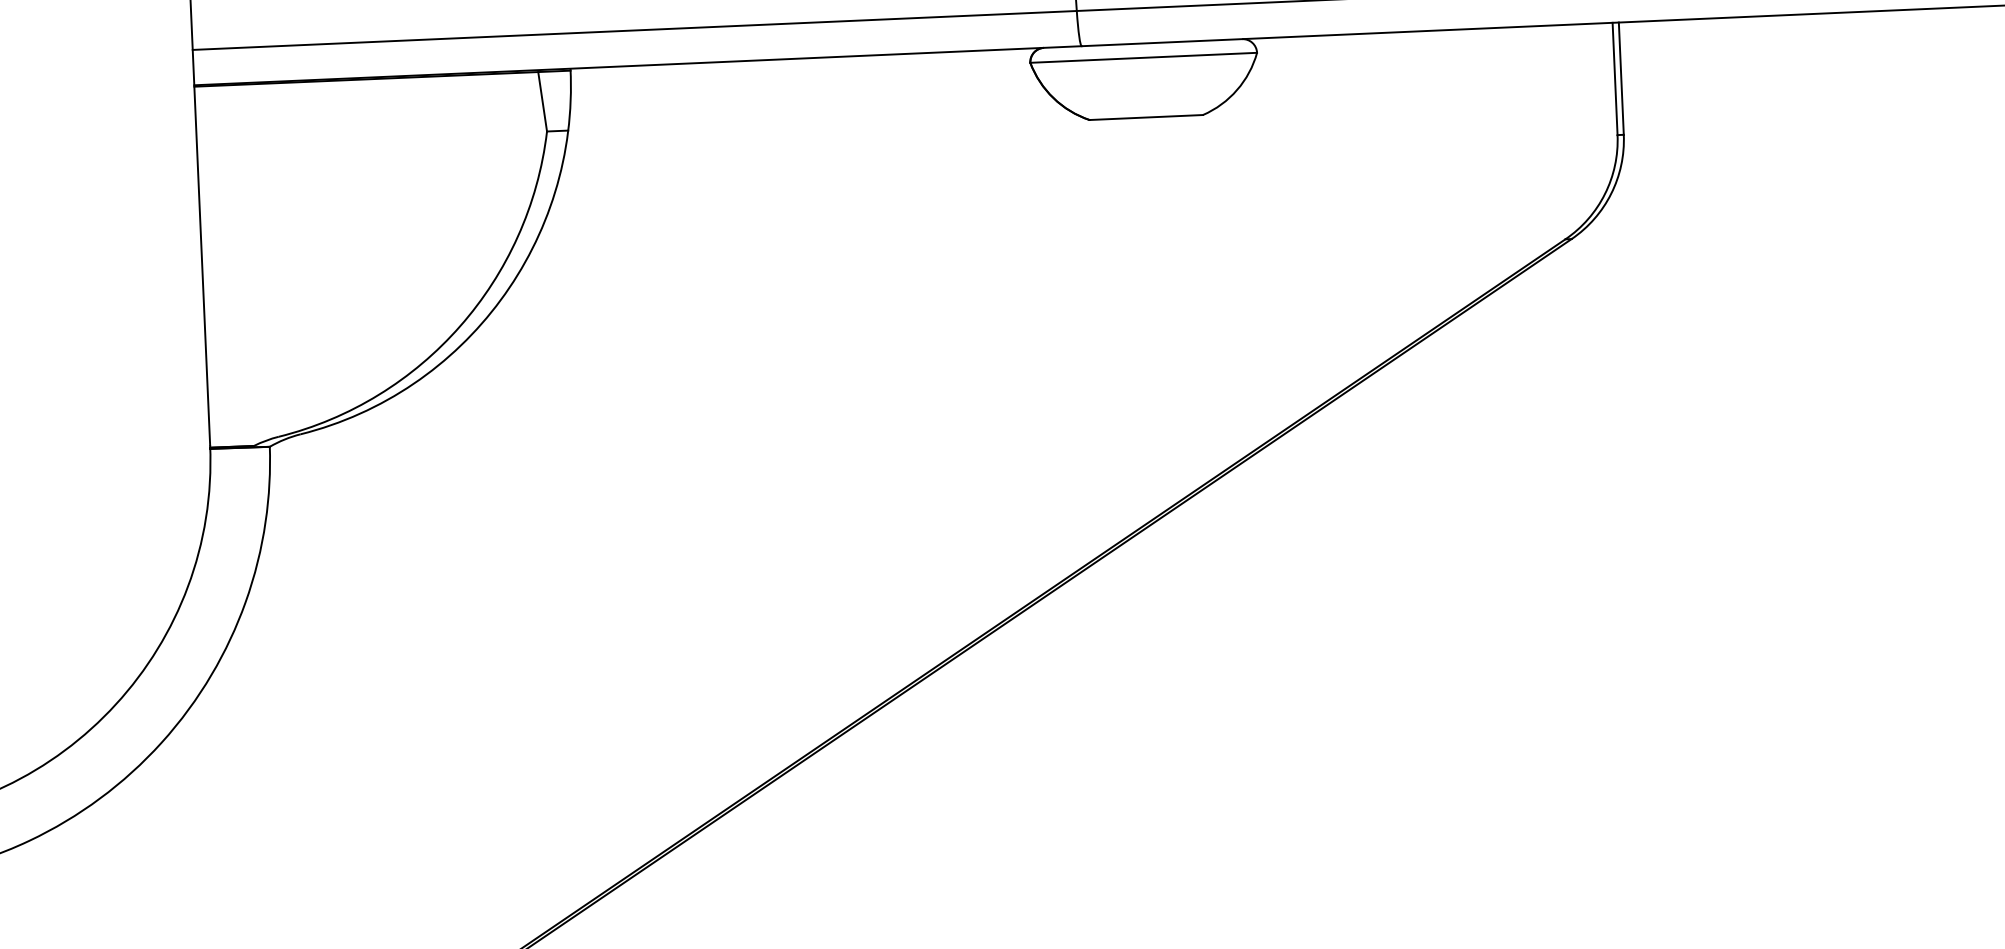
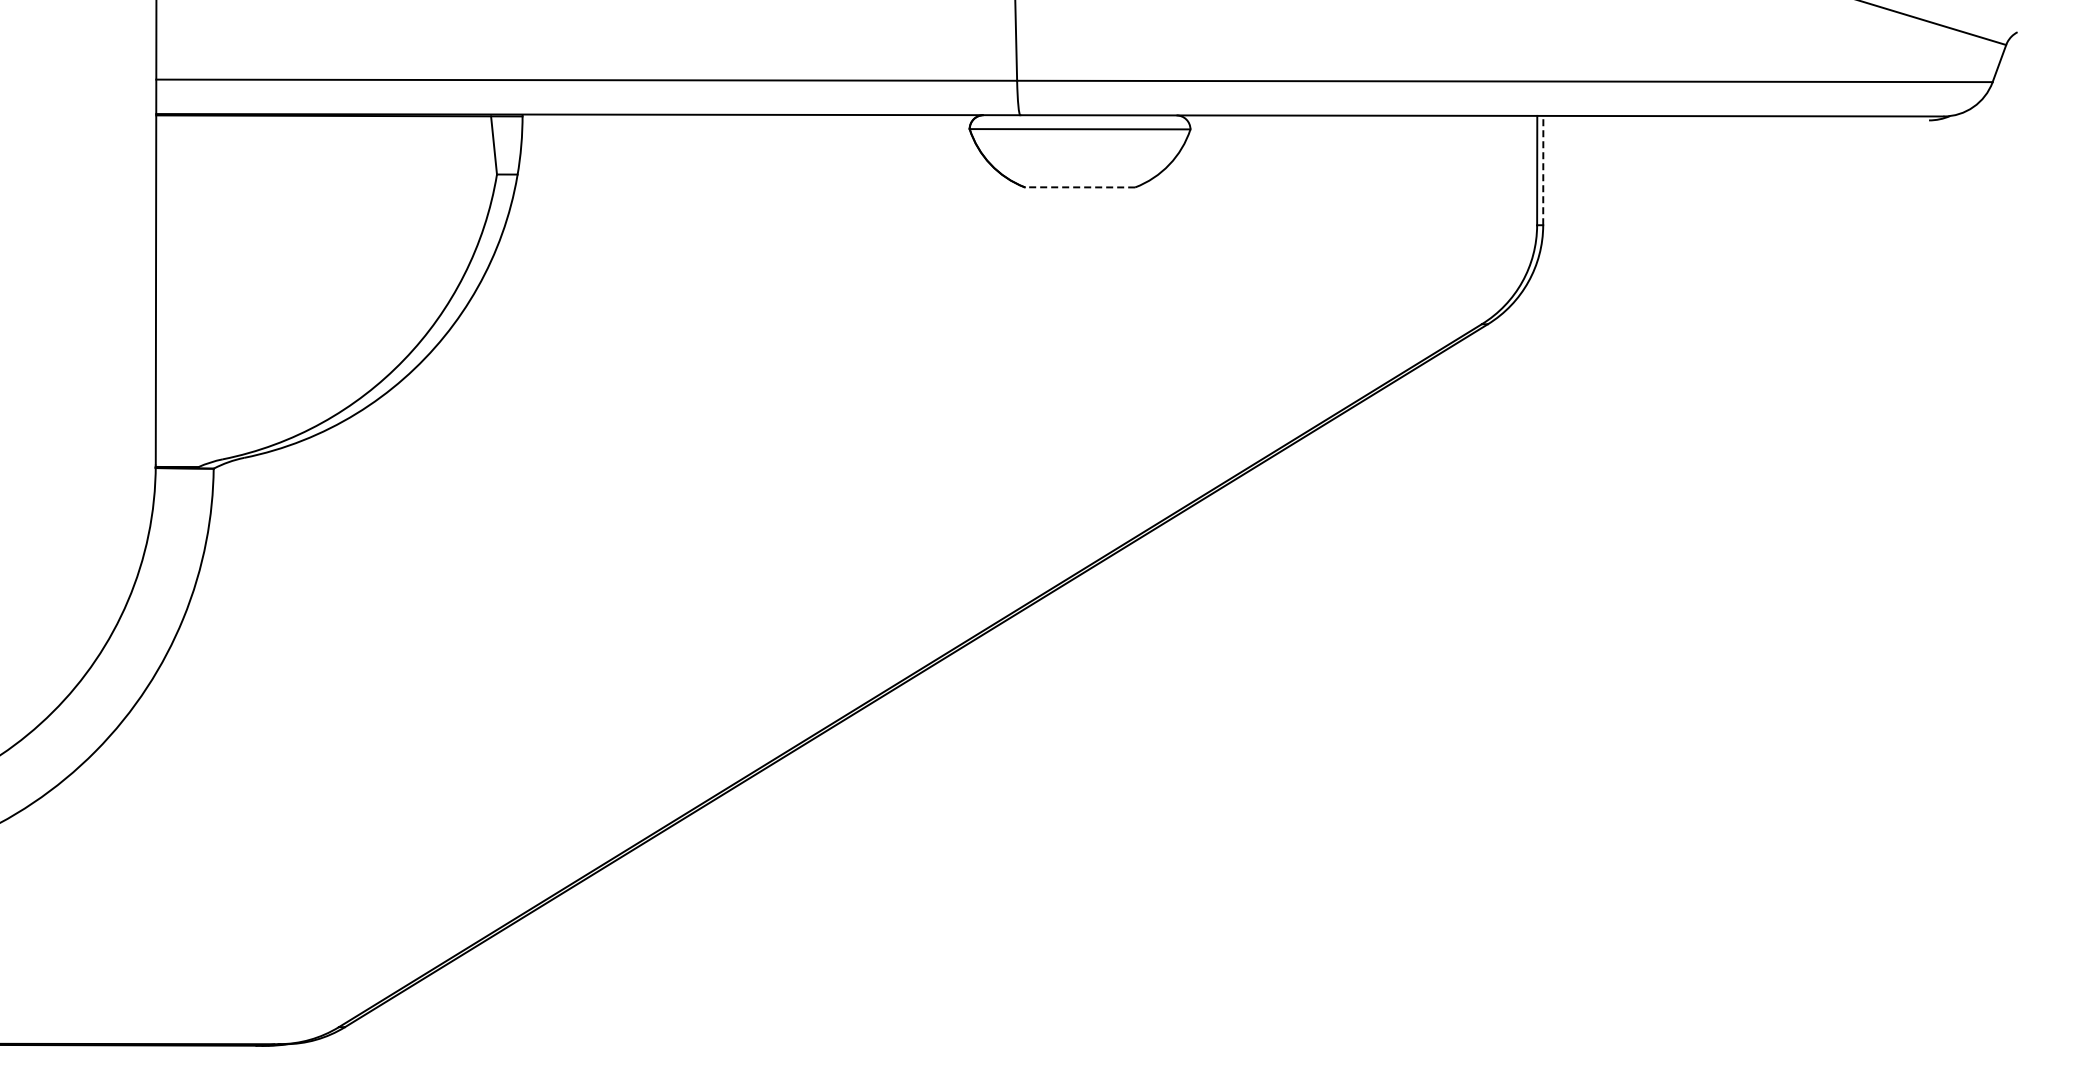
line: (1621, 78) -> (1543, 170), solid -> dashed
line: (1145, 117) -> (1079, 187), solid -> dashed

